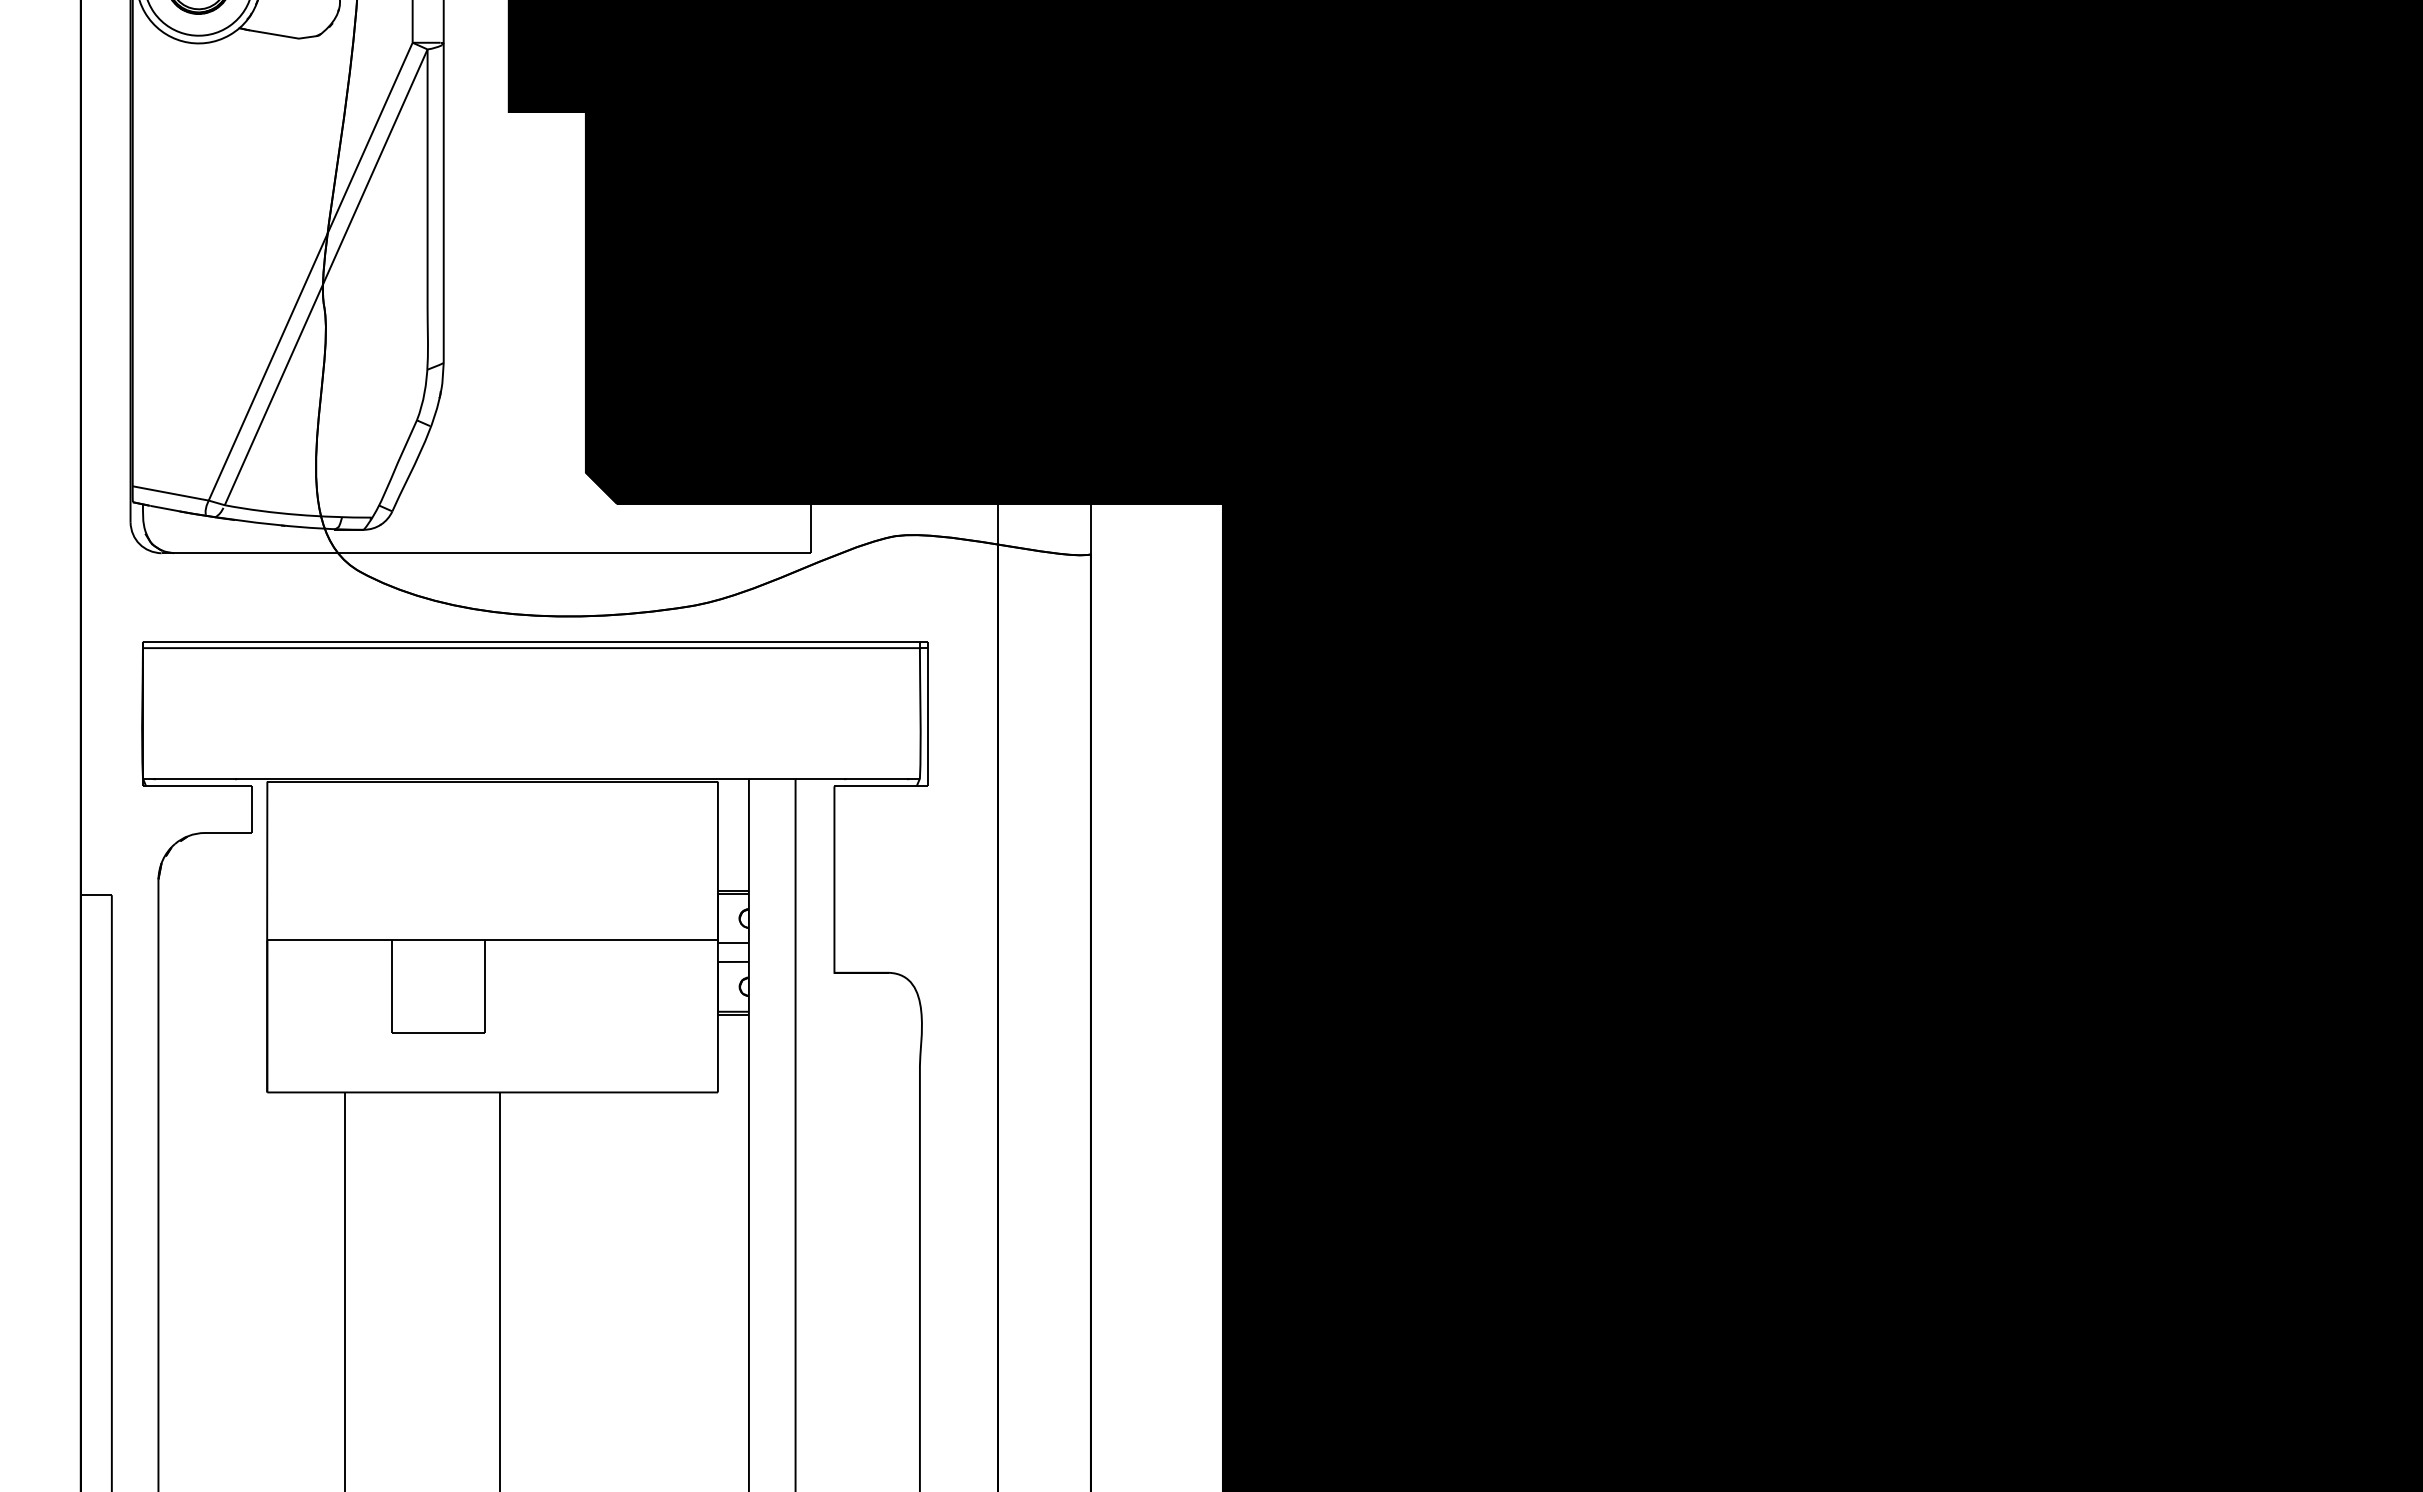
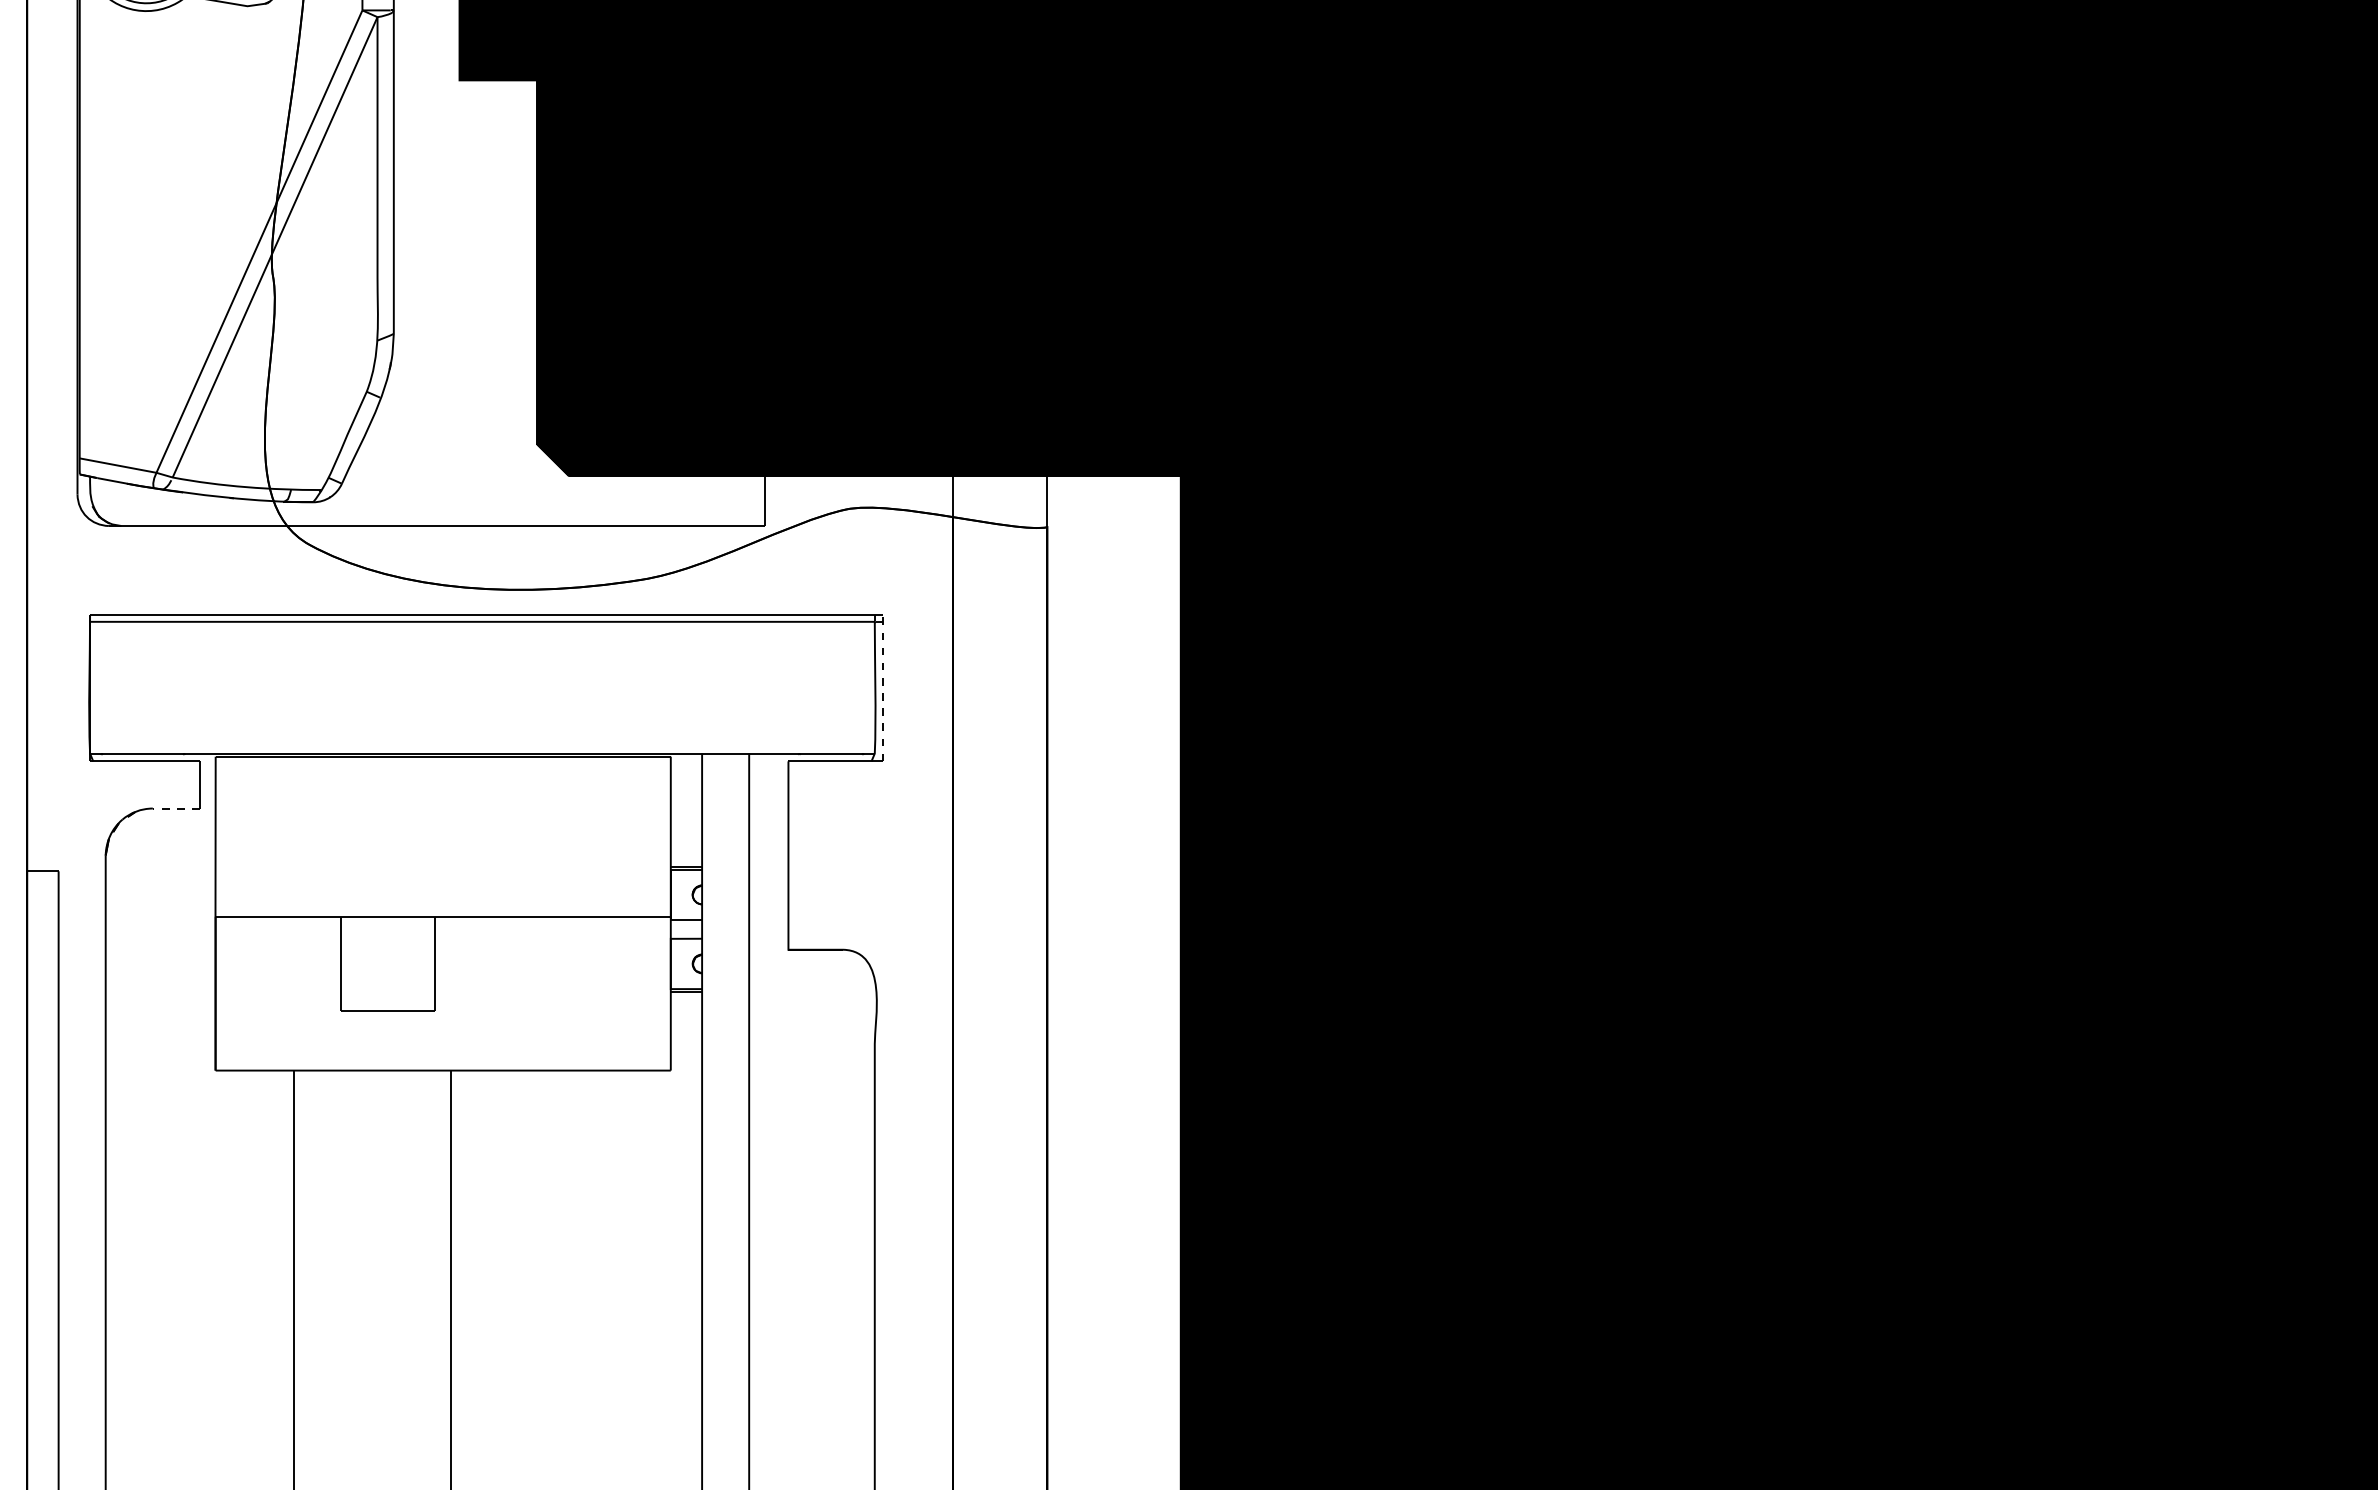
line: (927, 713) -> (882, 687), solid -> dashed
line: (227, 832) -> (175, 808), solid -> dashed

